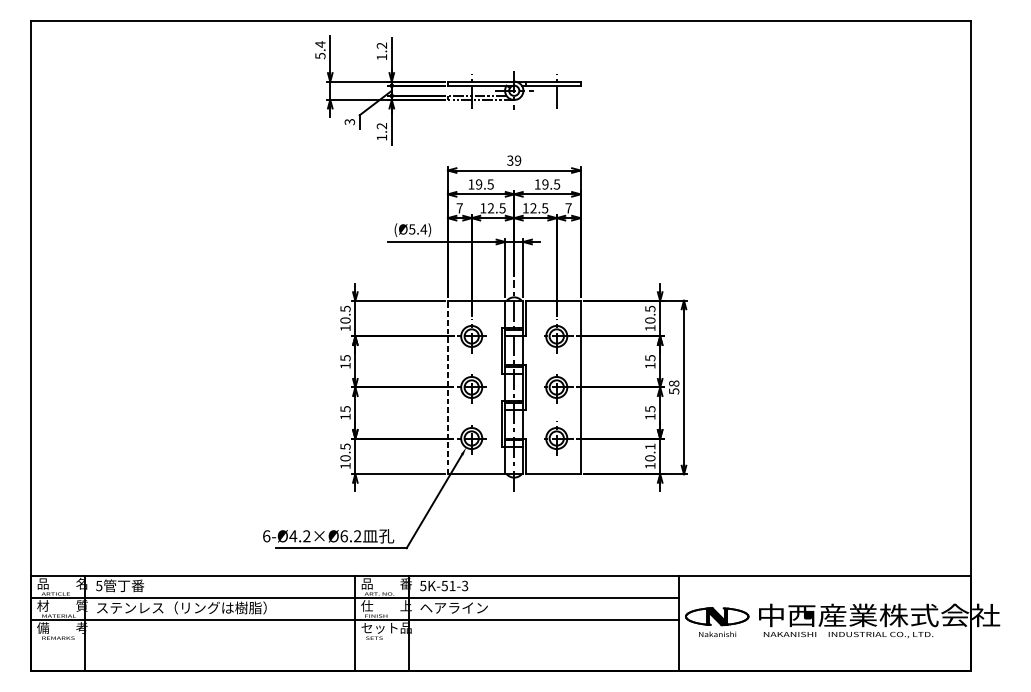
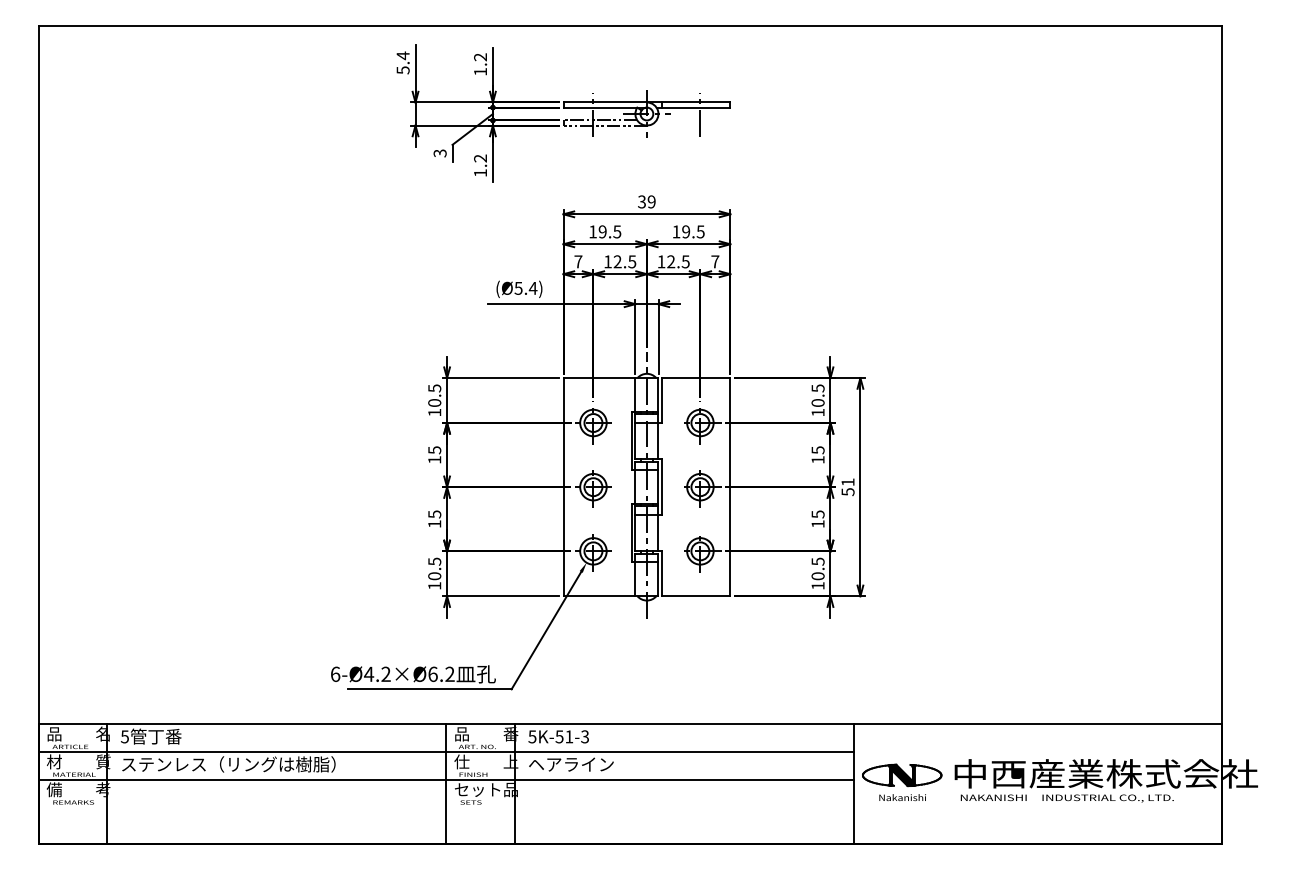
text: (673, 383) -> (847, 482), 58 -> 51
line: (447, 386) -> (563, 486), dashed -> solid
text: (649, 446) -> (817, 561), 10.1 -> 10.5

